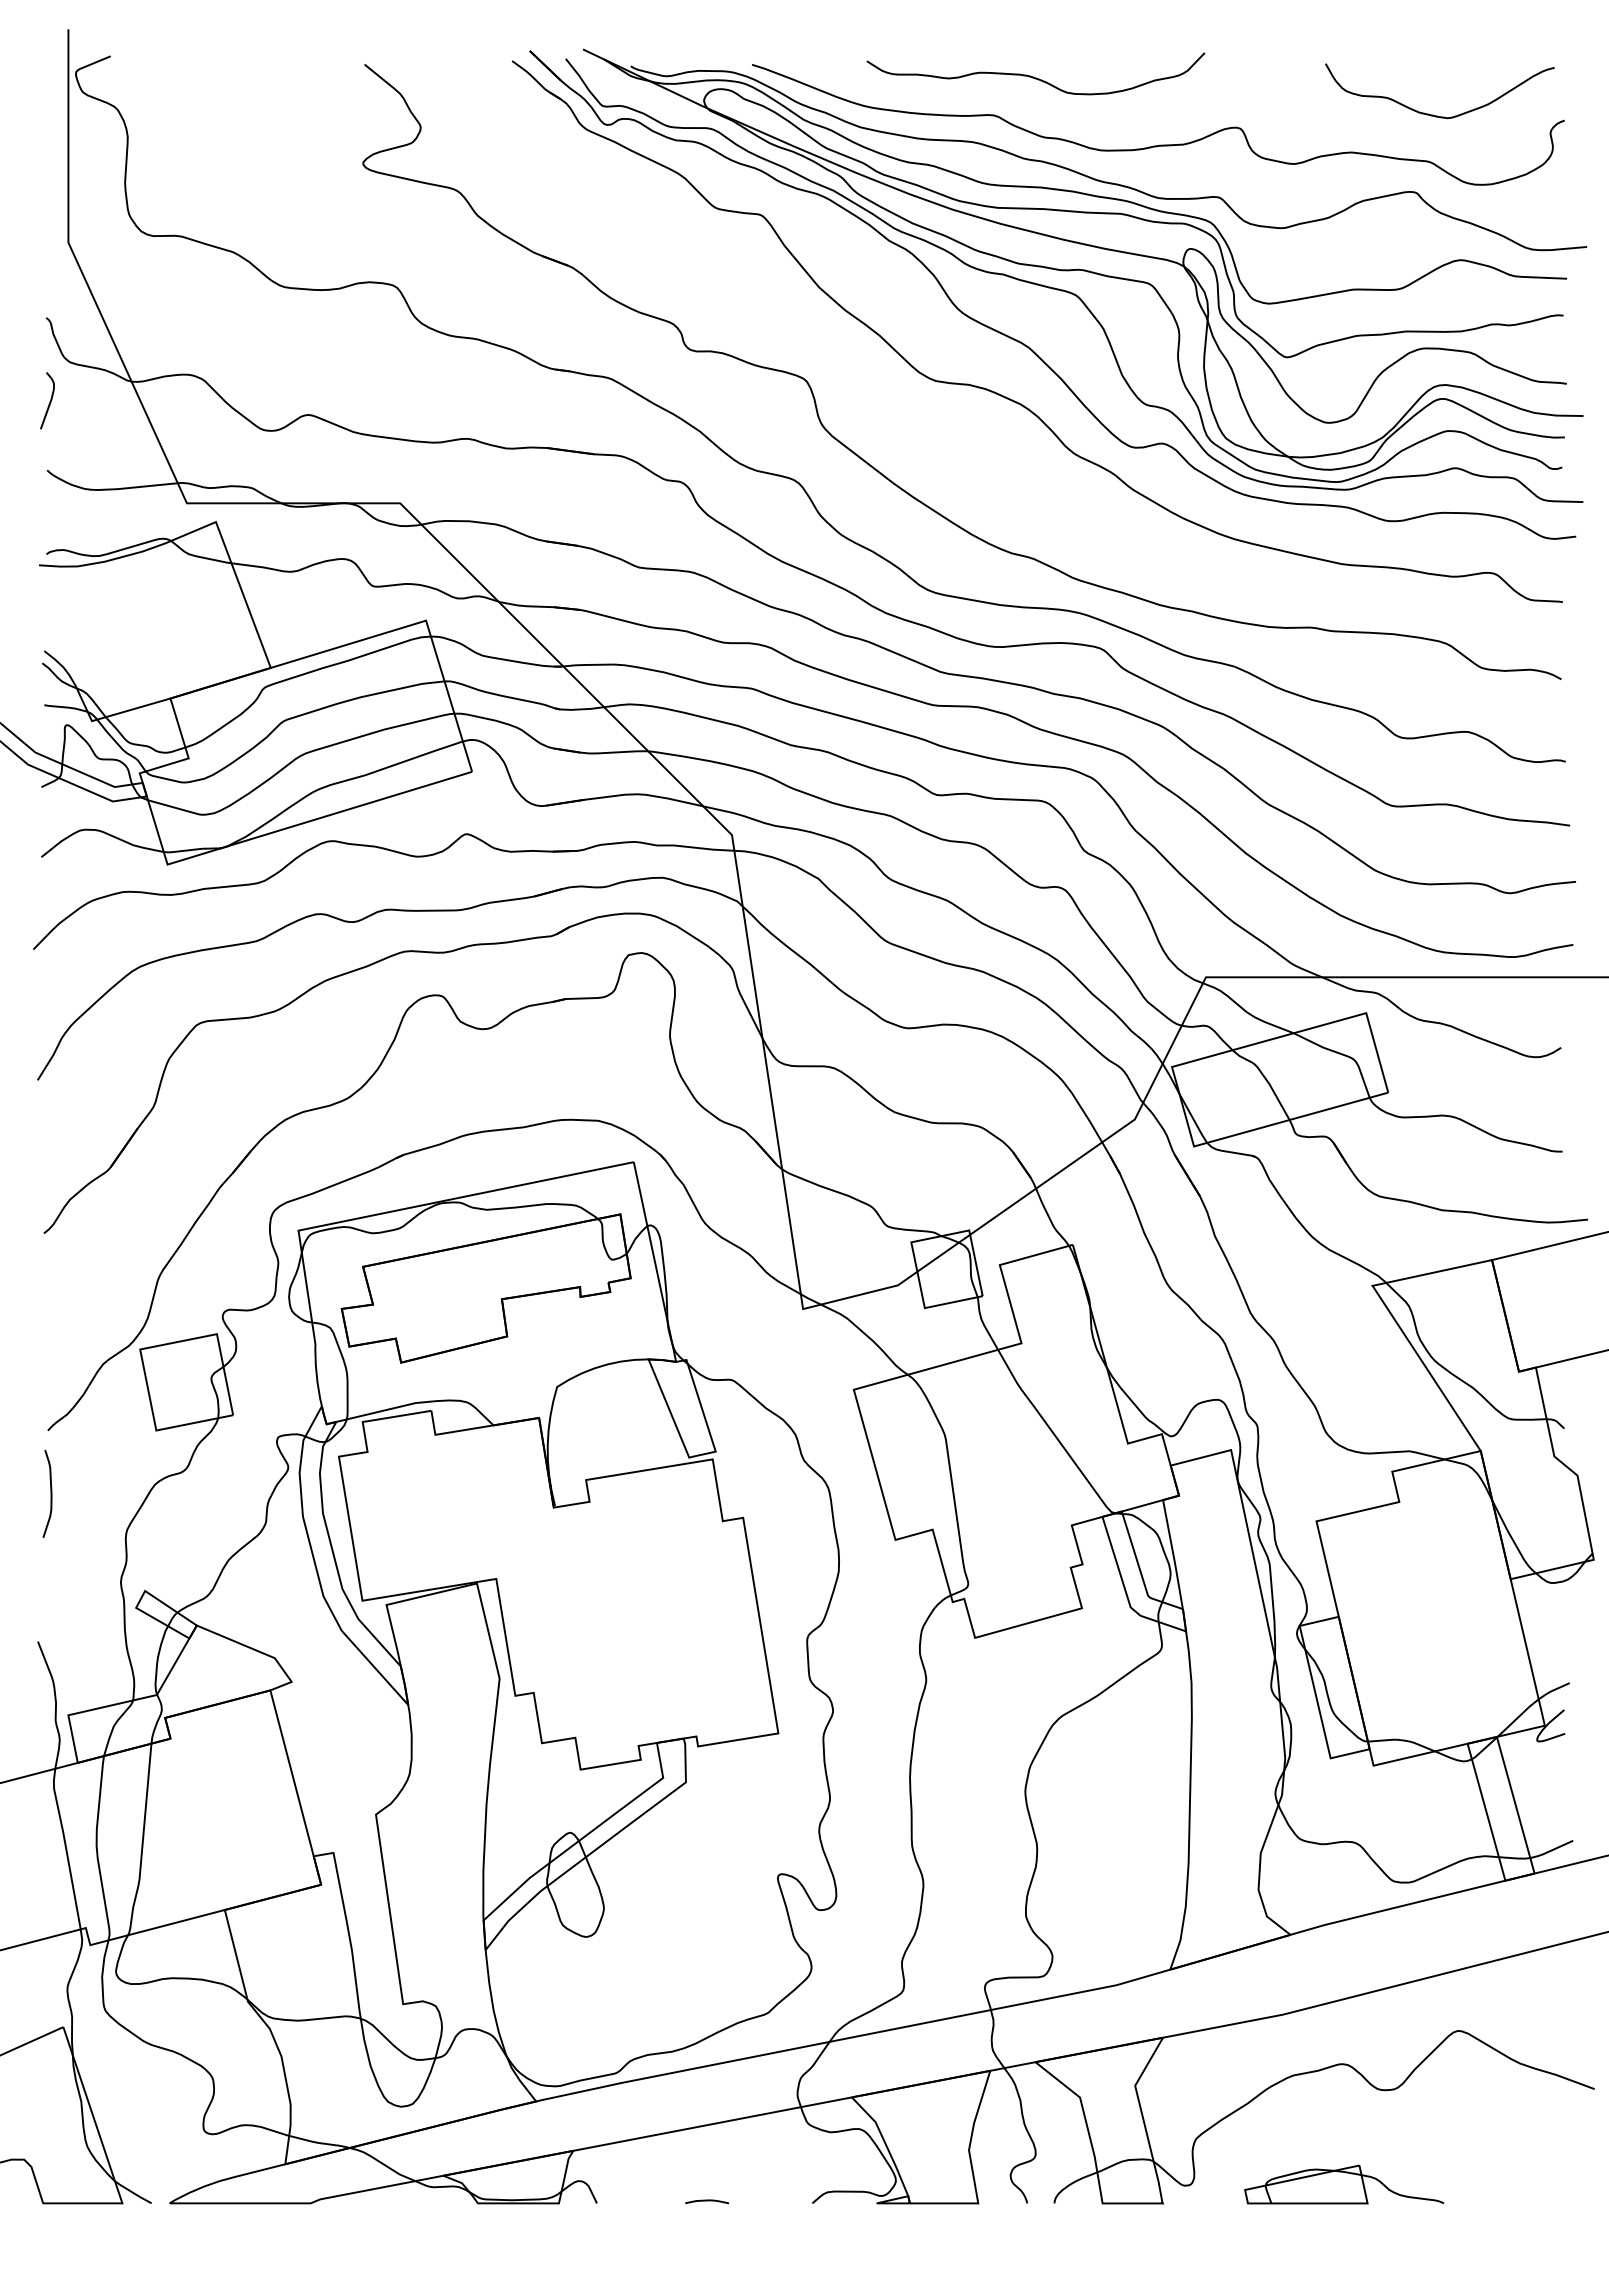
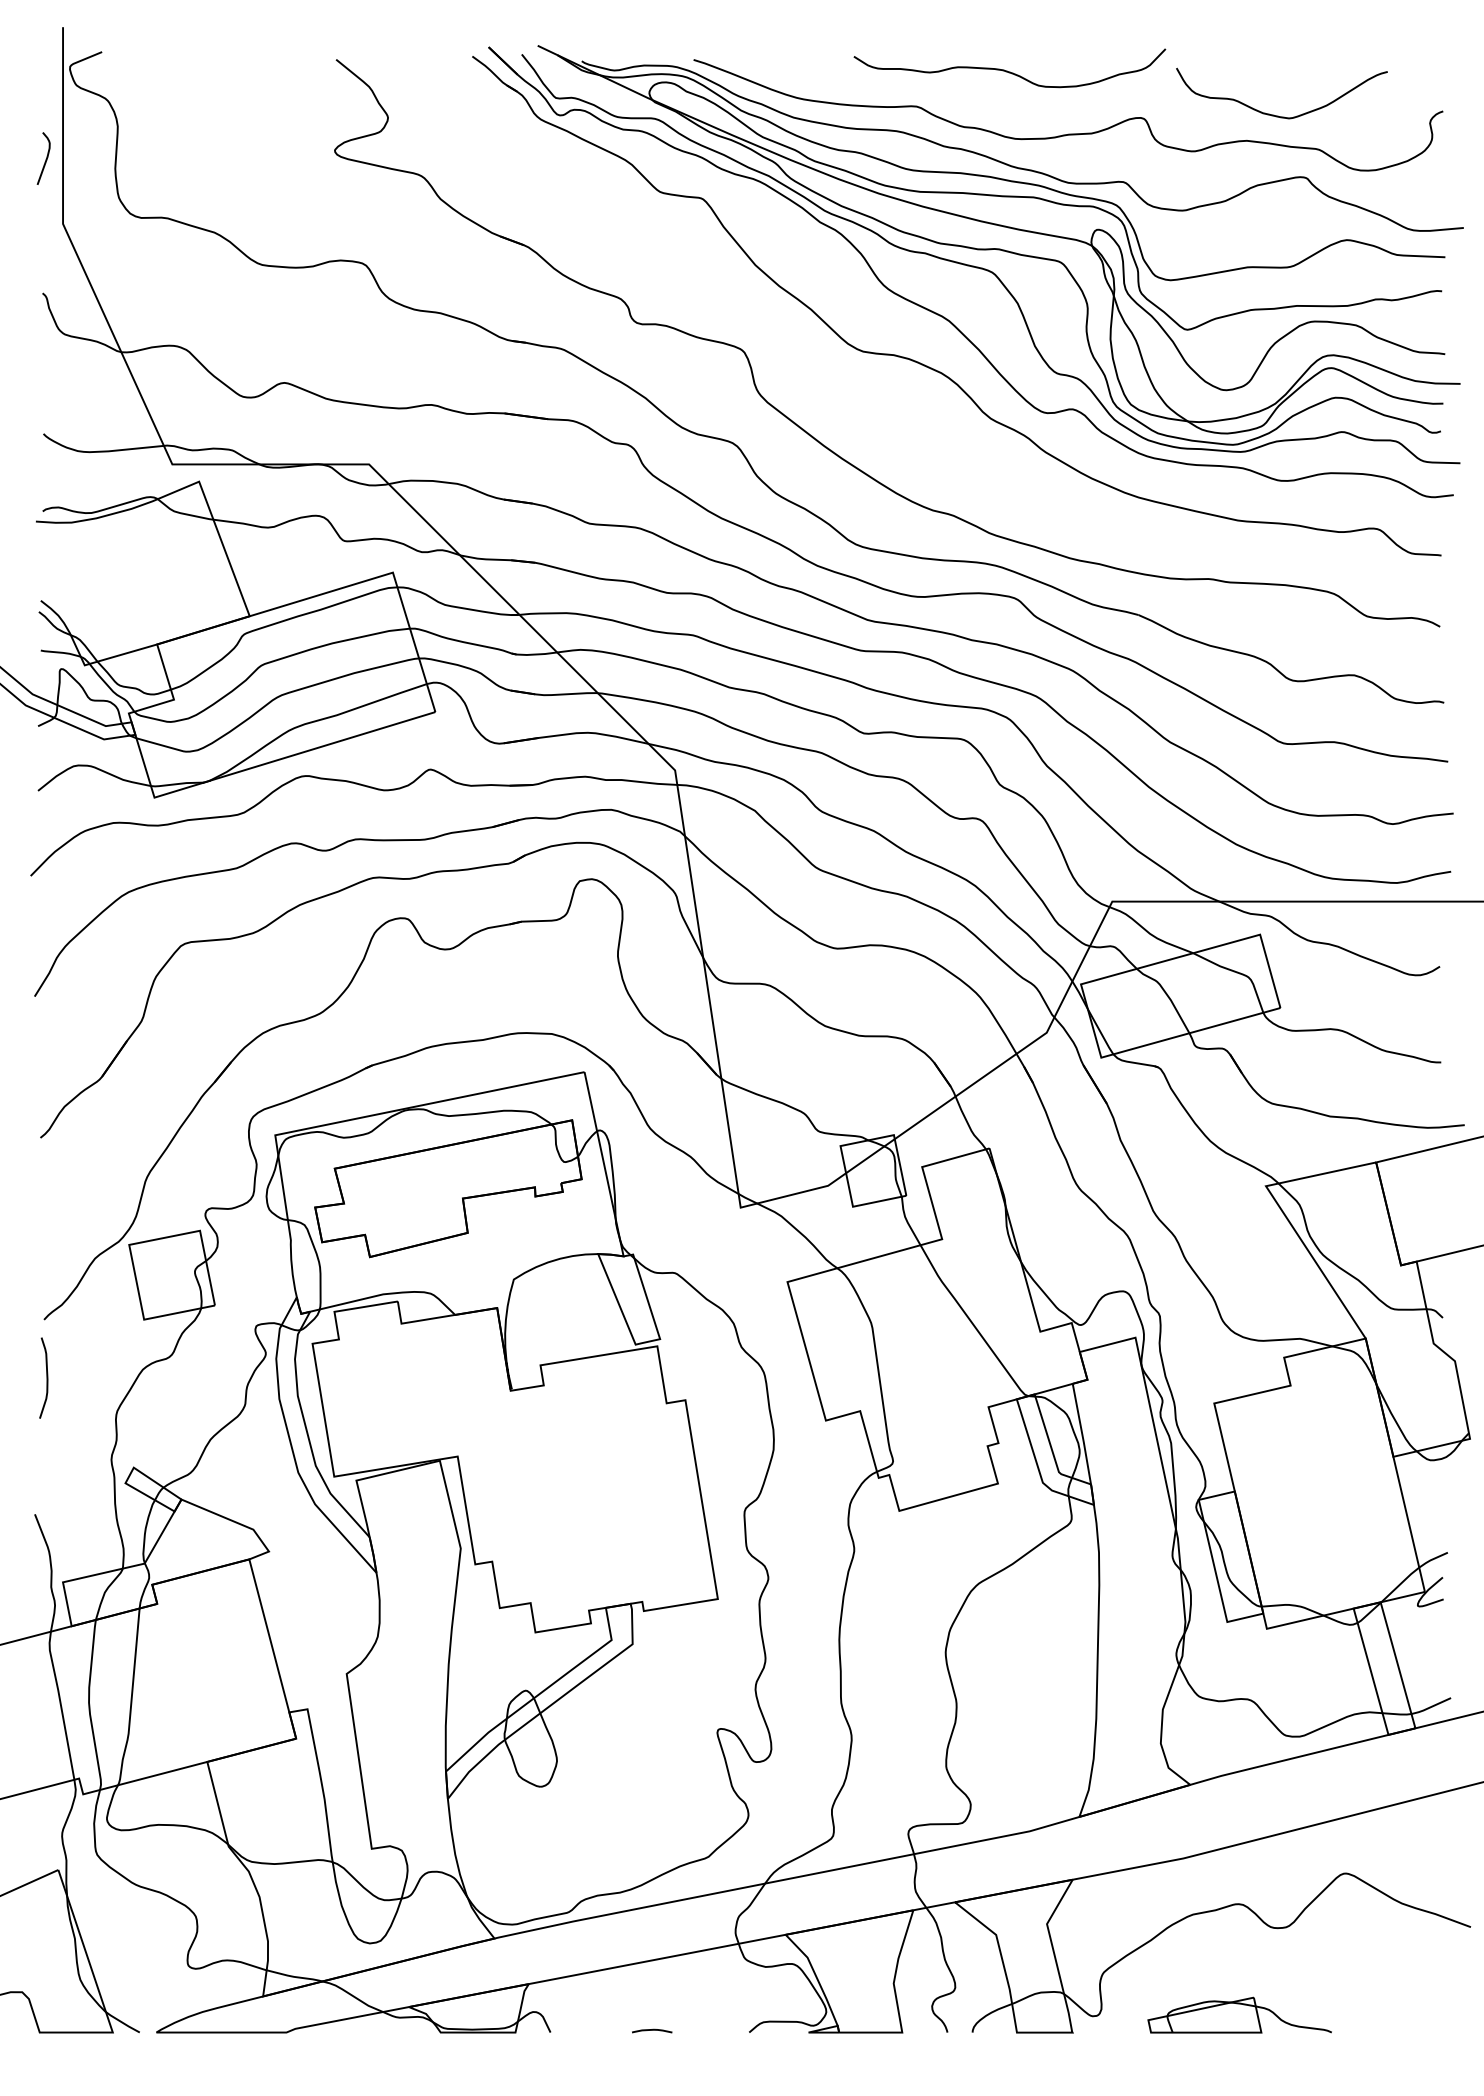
curve: (1033, 76) -> (1007, 70), moved
curve: (1433, 114) -> (1276, 114), moved
curve: (49, 401) -> (45, 159), moved

